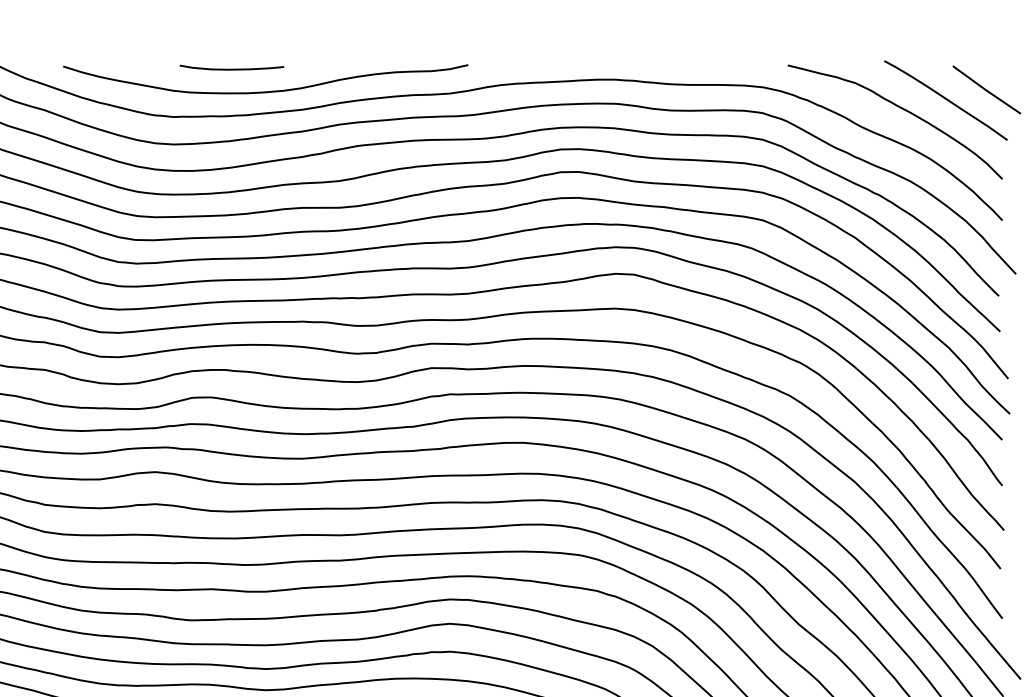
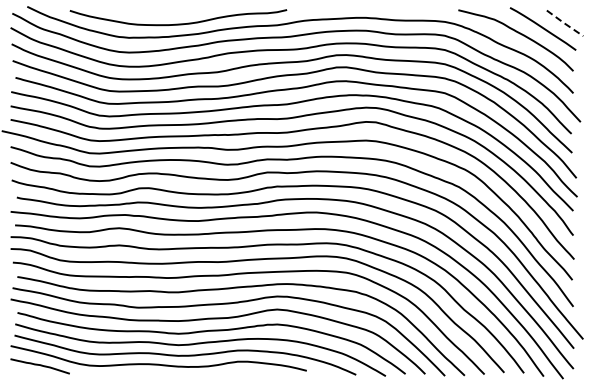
curve: (232, 67) -> (160, 11), removed
line: (985, 90) -> (564, 23), solid -> dashed

